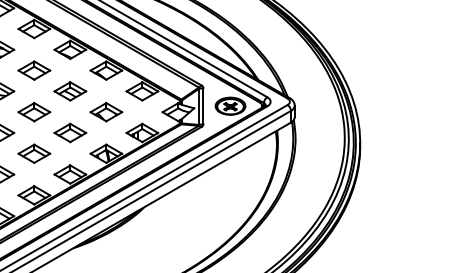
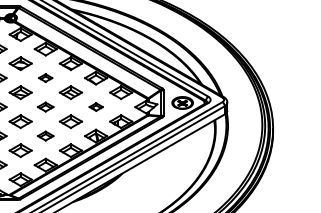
part: (33, 69) -> (45, 77), size x0.6
part: (33, 111) -> (45, 106), size x0.7
part: (106, 111) -> (96, 106), size x0.6
part: (33, 152) -> (45, 135), size x0.7

